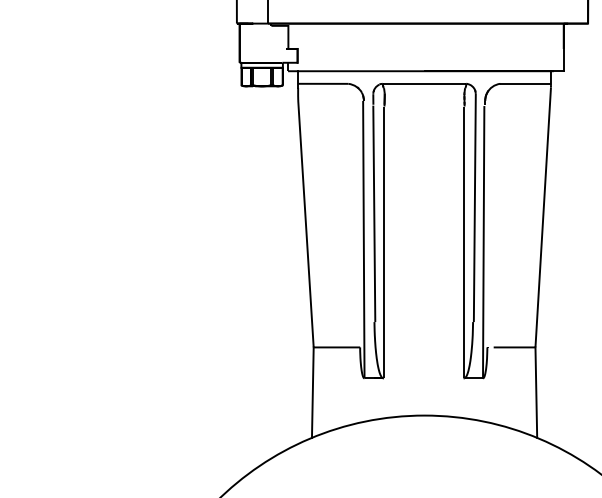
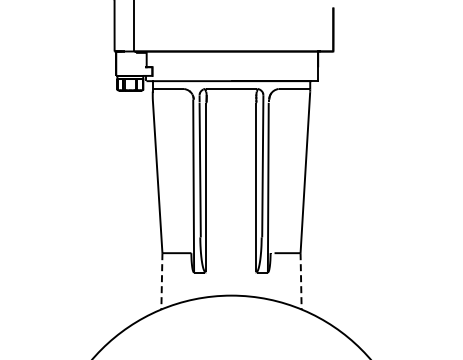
line: (312, 392) -> (161, 281), solid -> dashed
line: (536, 392) -> (301, 281), solid -> dashed

